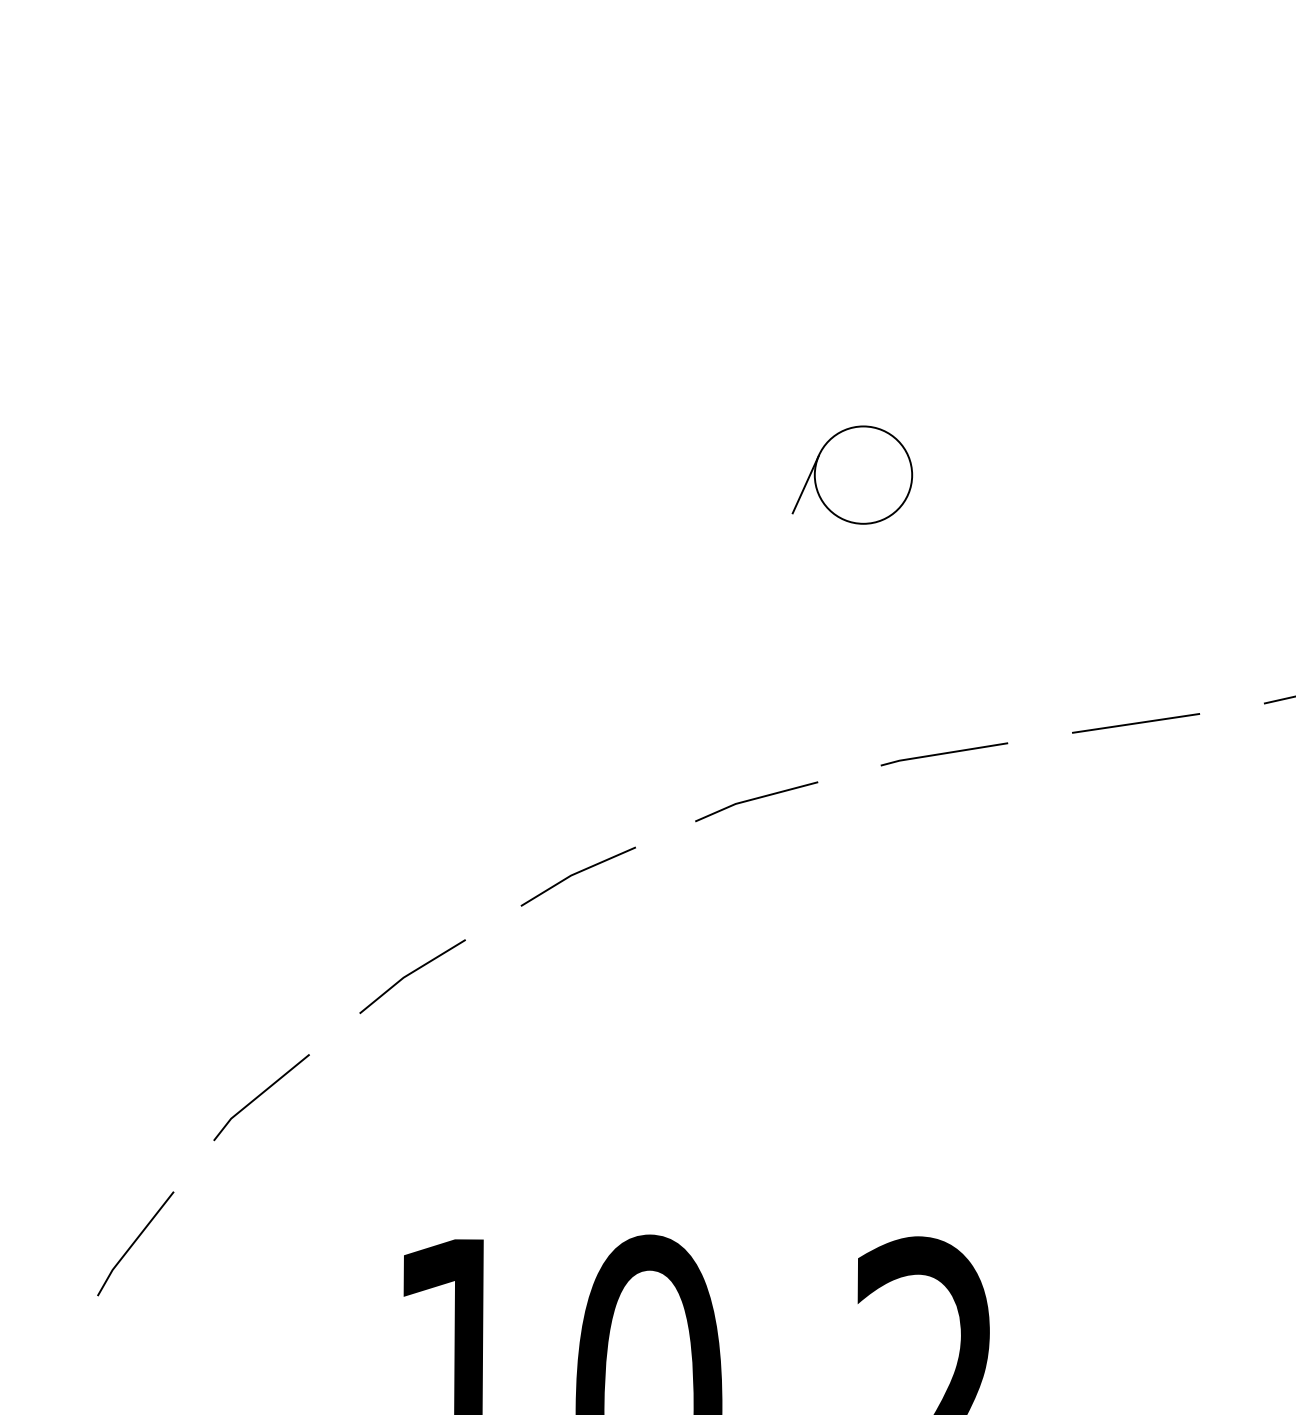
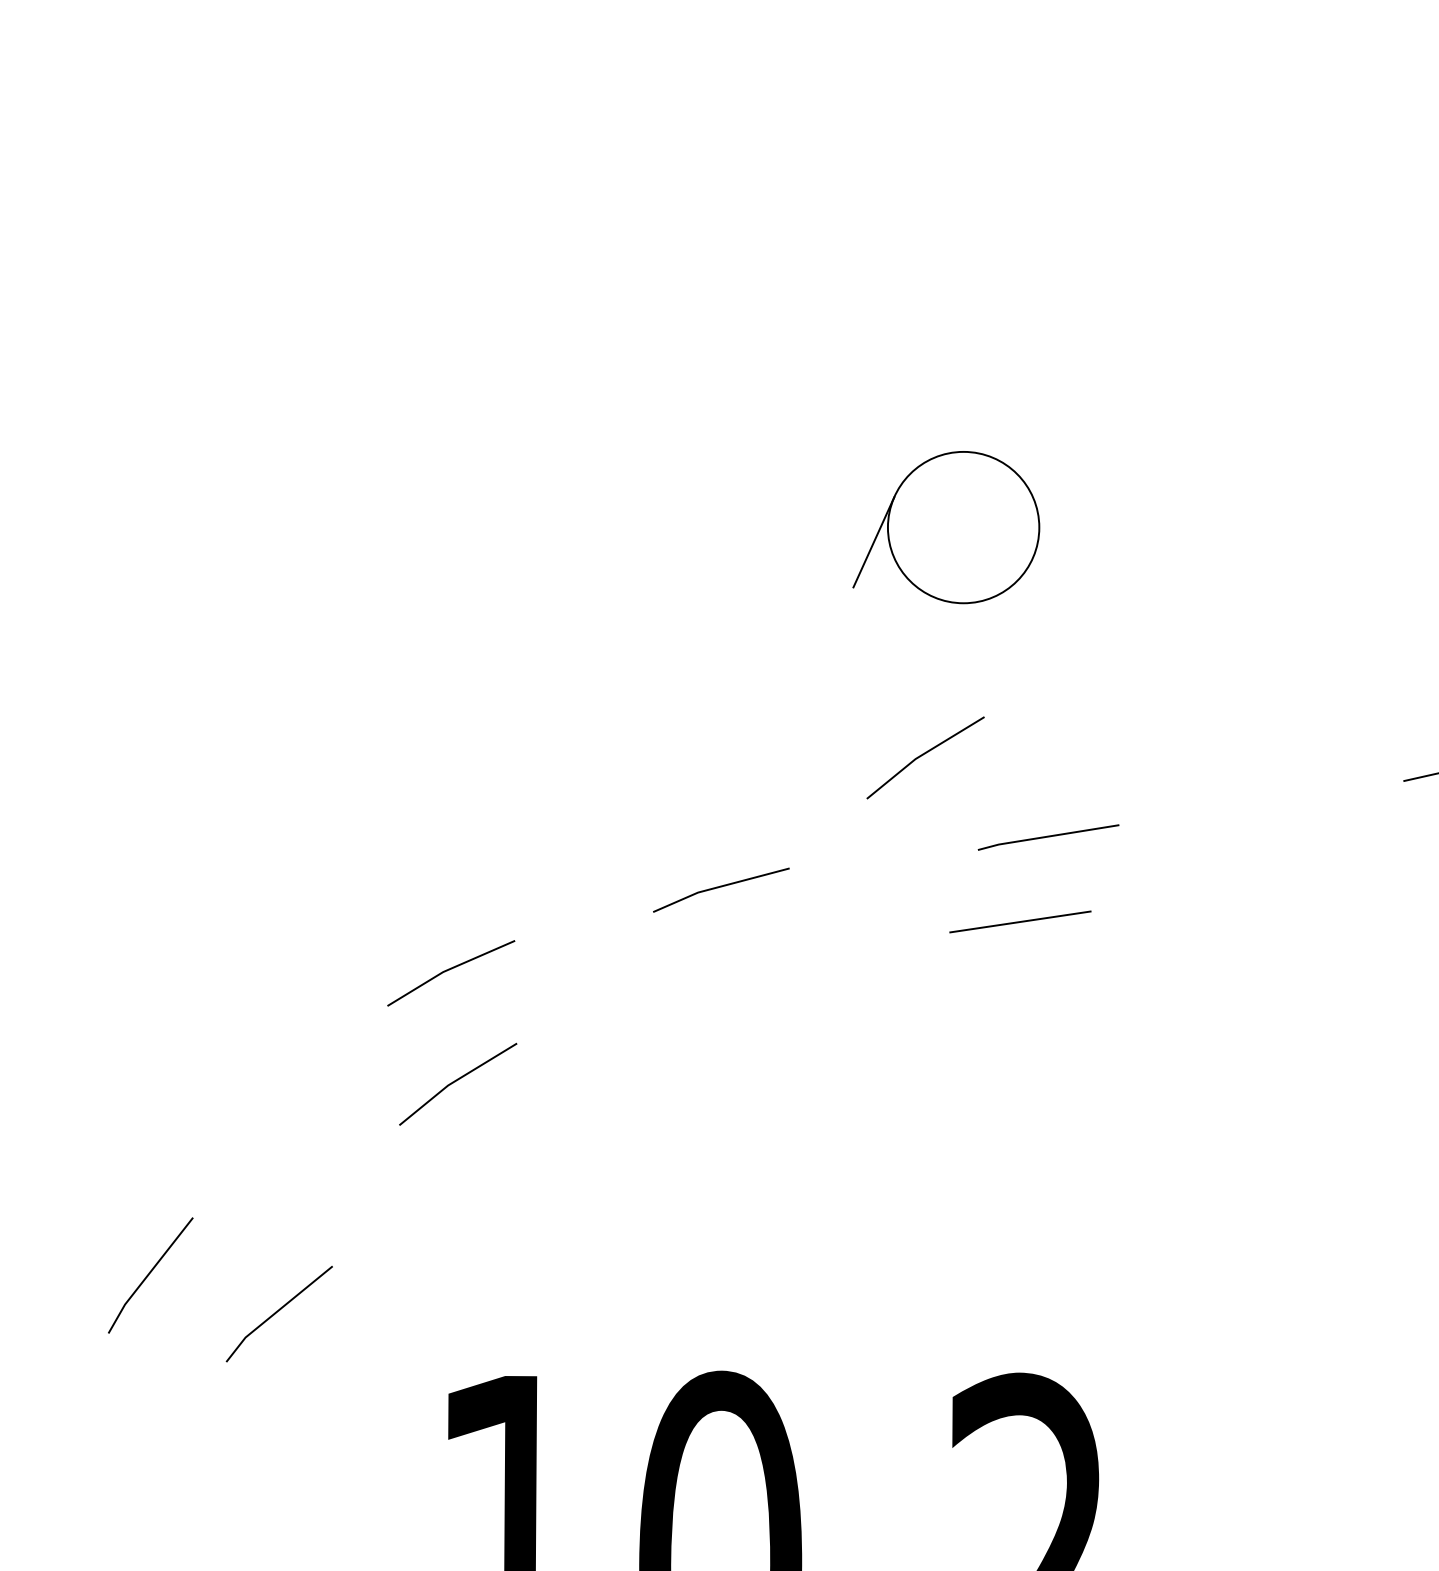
part: (852, 474) -> (946, 526), size x1.4
line: (831, 680) -> (923, 755), added
line: (1136, 723) -> (1020, 922), moved
line: (756, 799) -> (721, 887), moved
line: (576, 874) -> (449, 970), moved
line: (261, 1095) -> (279, 1311), moved
line: (135, 1242) -> (150, 1274), moved

